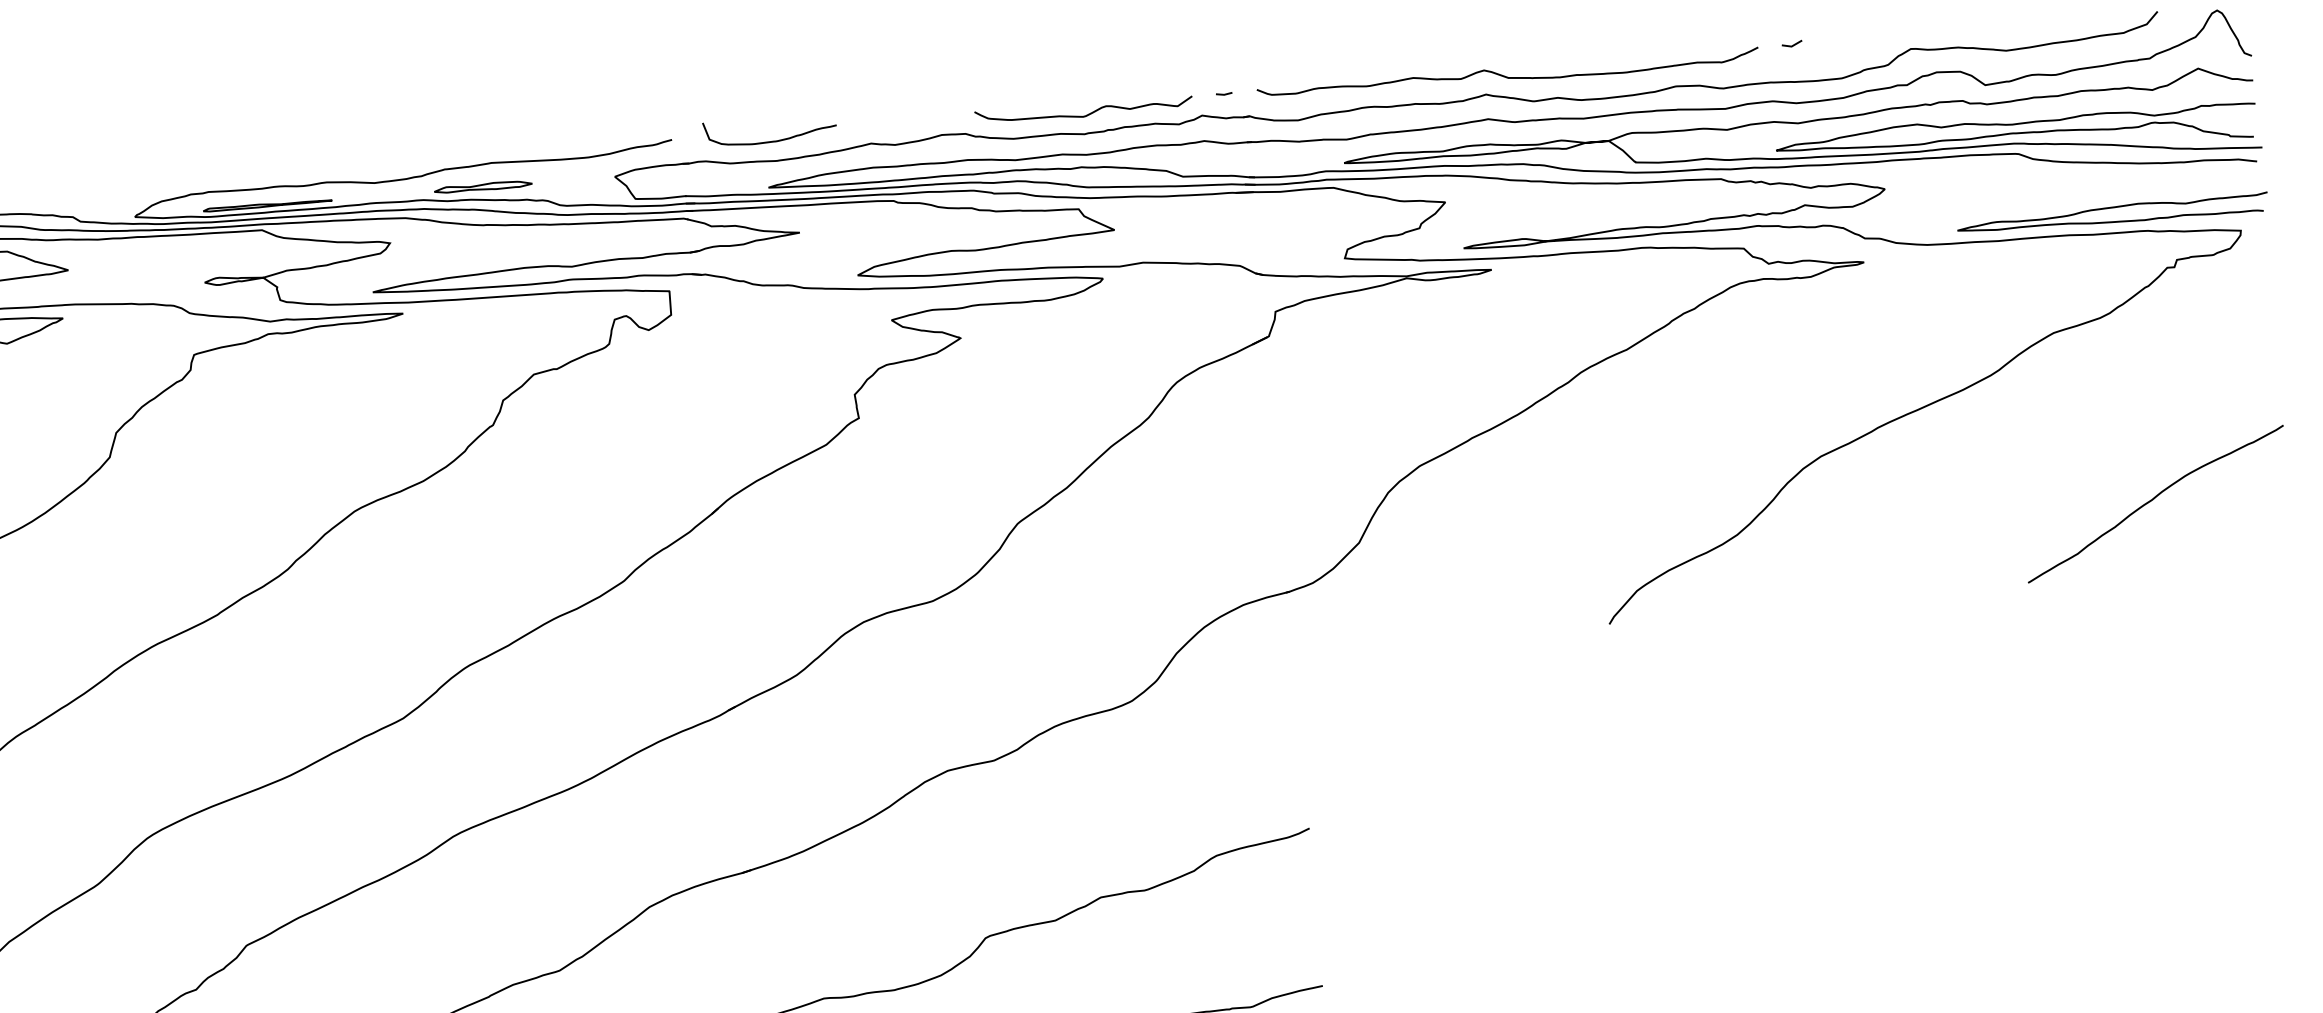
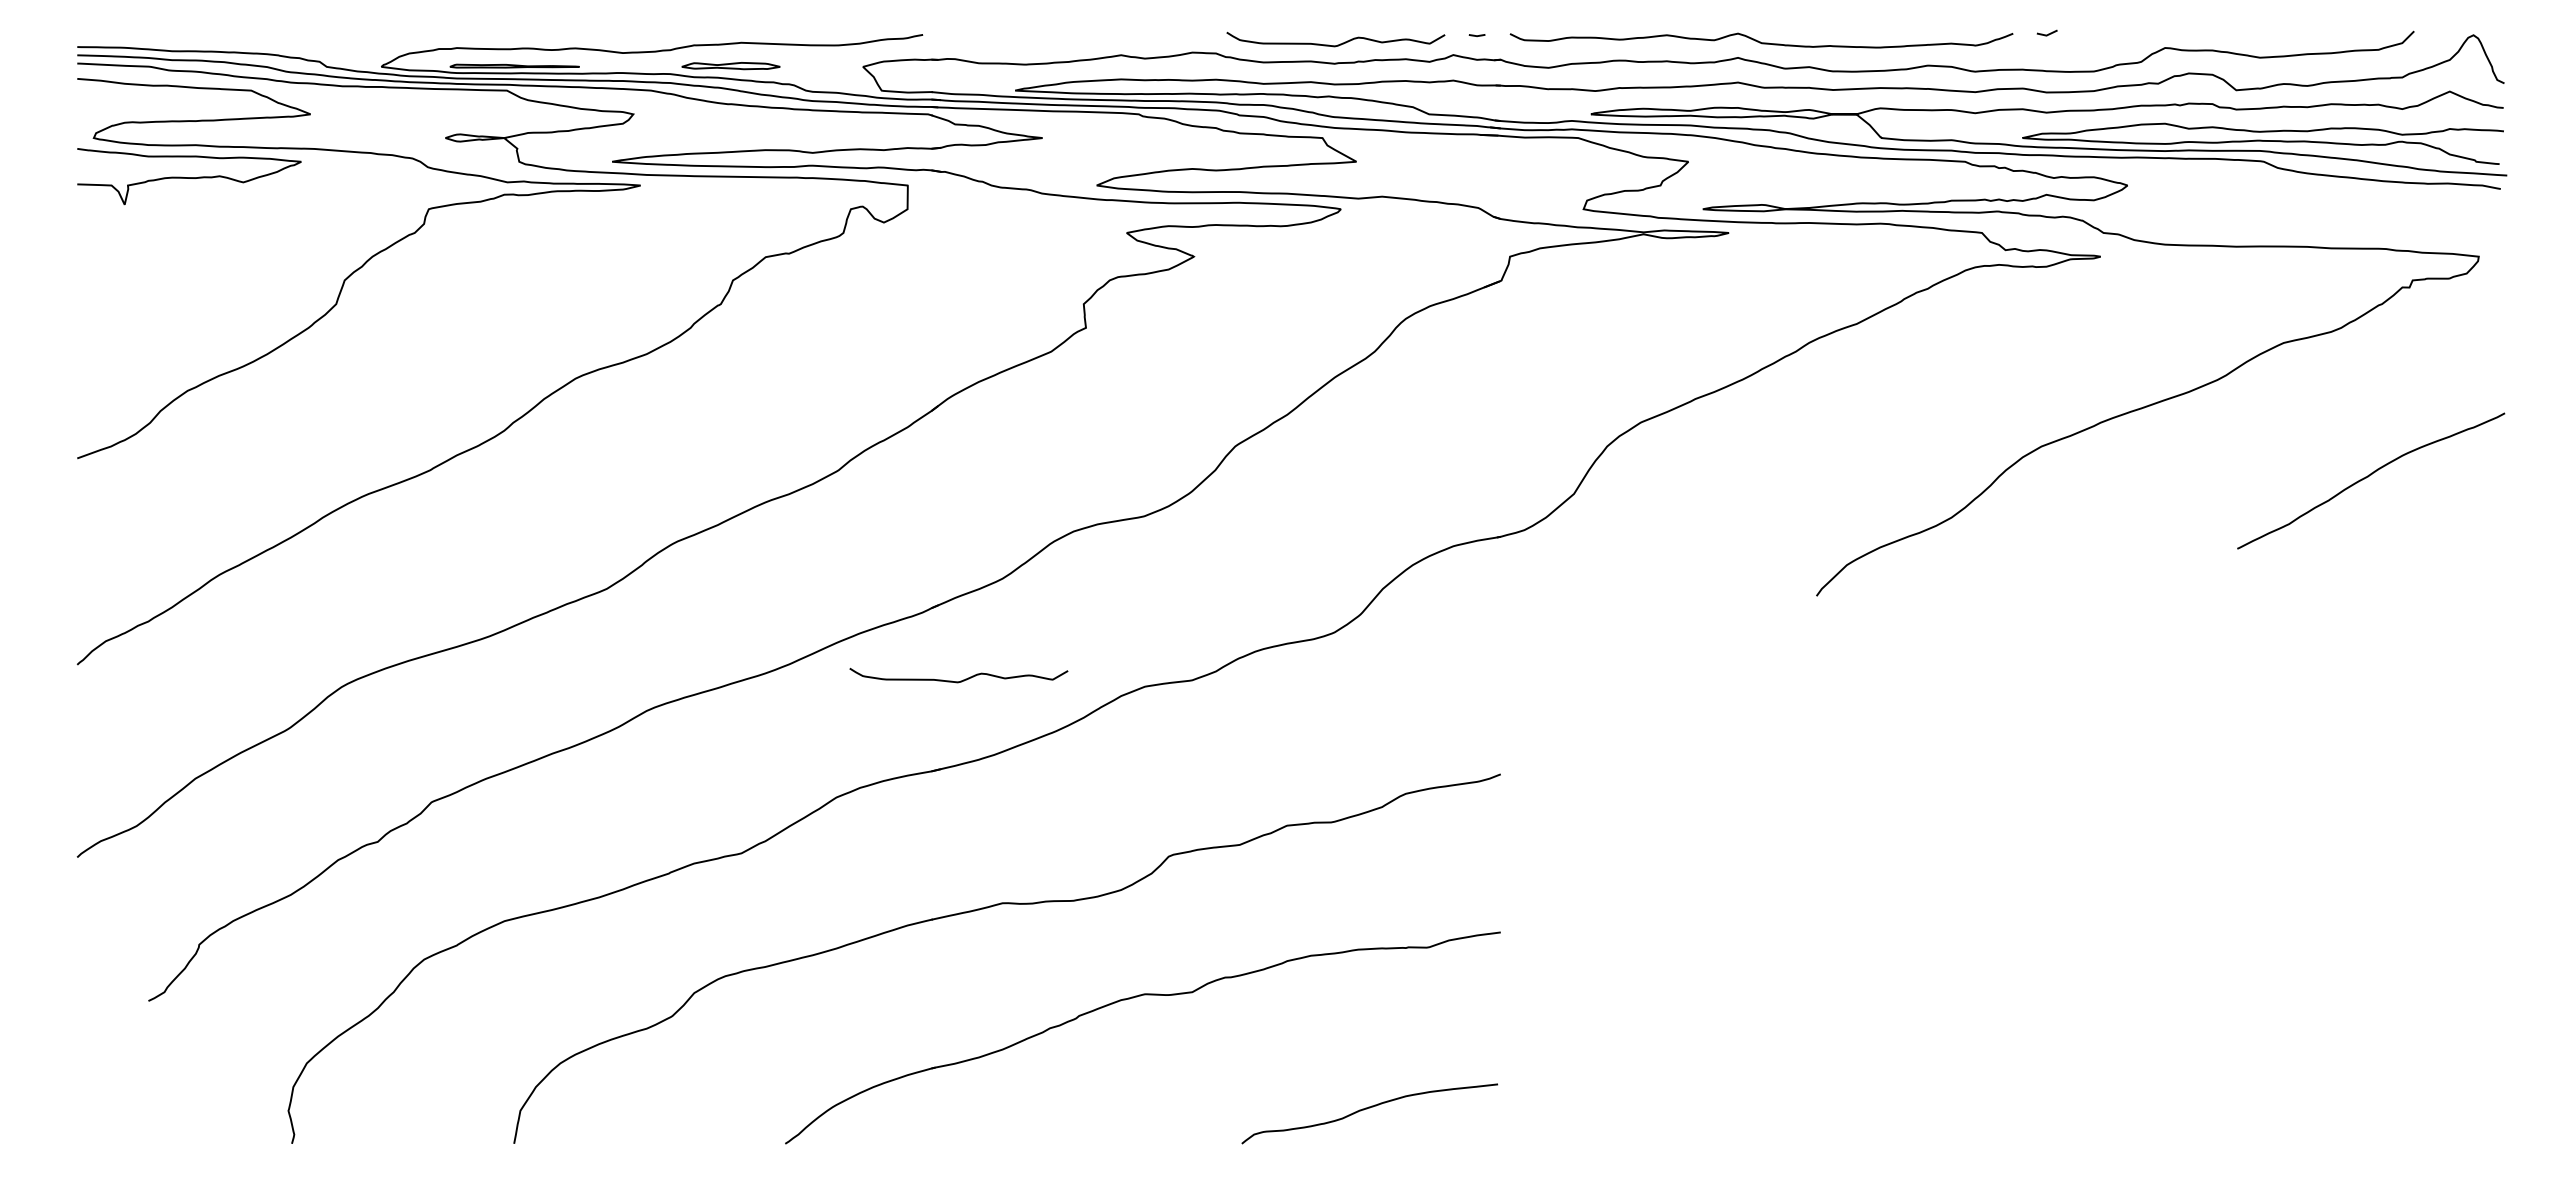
curve: (770, 141) -> (1021, 44), removed
curve: (2112, 208) -> (2352, 223), removed
curve: (2152, 500) -> (2368, 477), moved
curve: (763, 780) -> (960, 680), added

